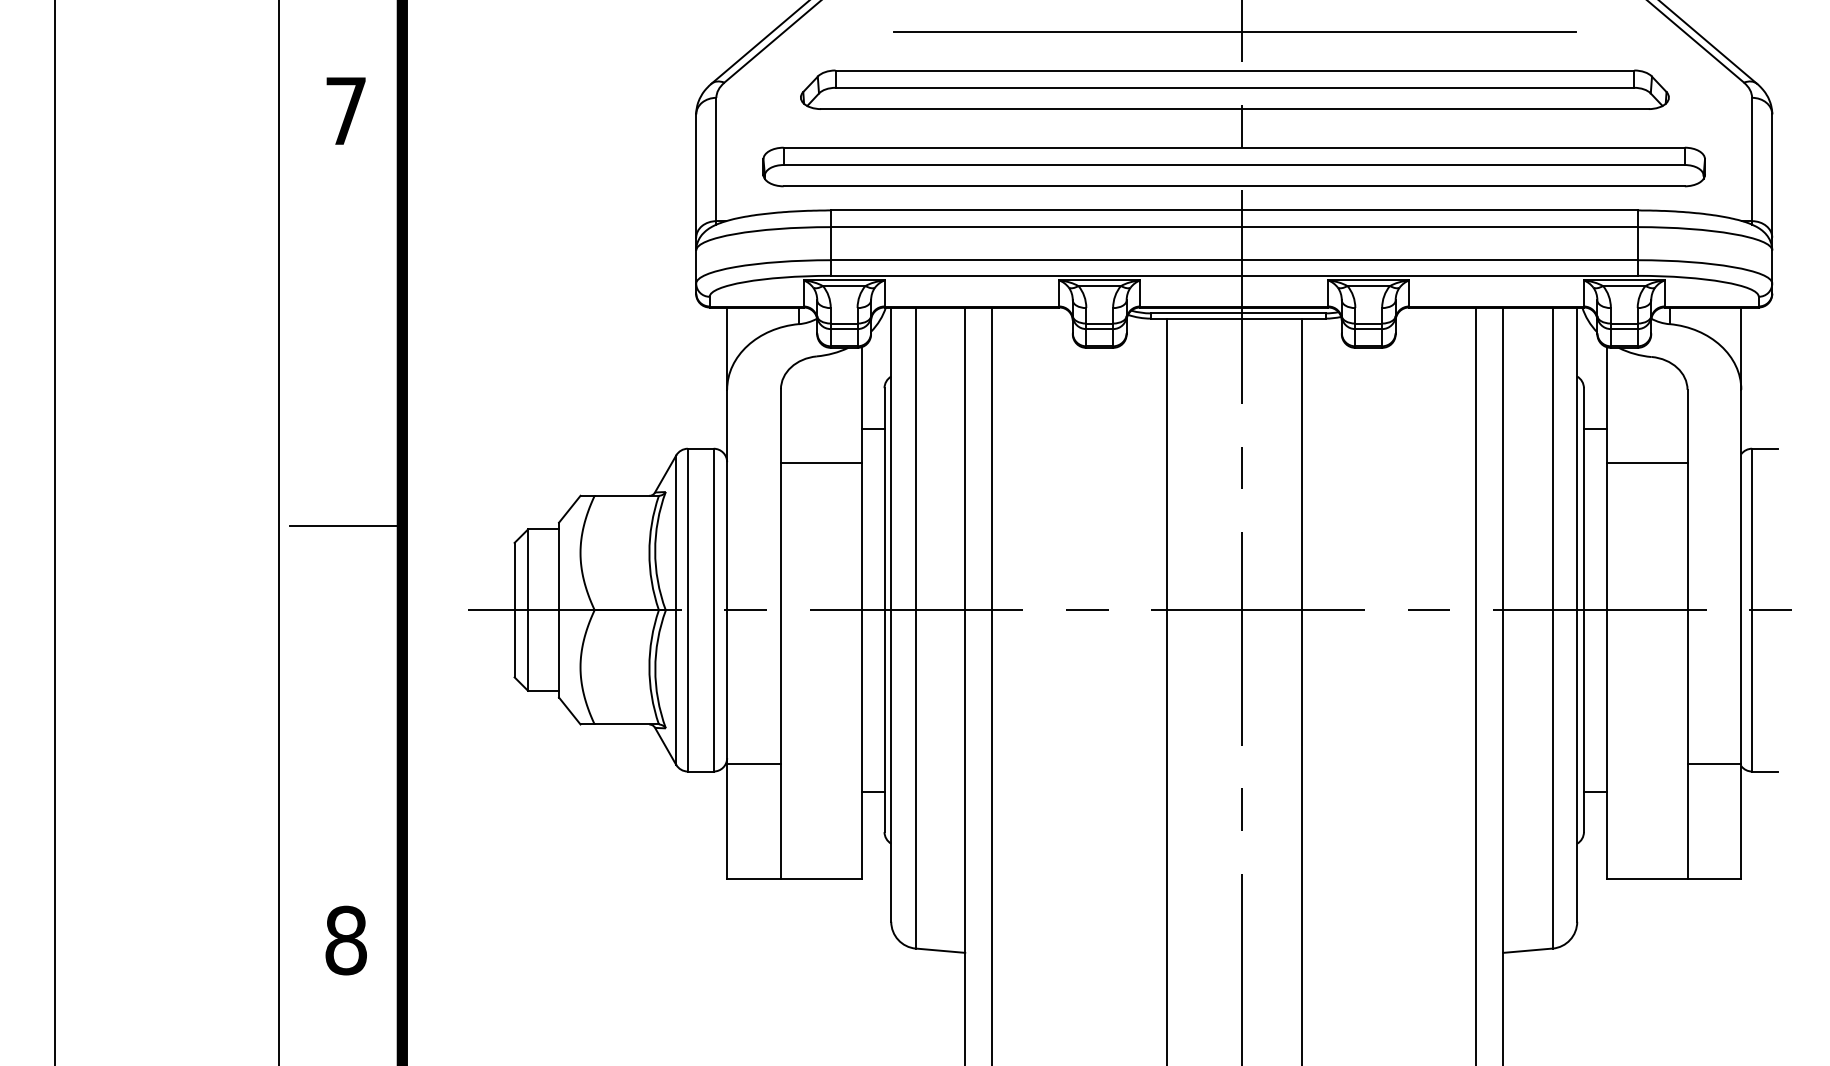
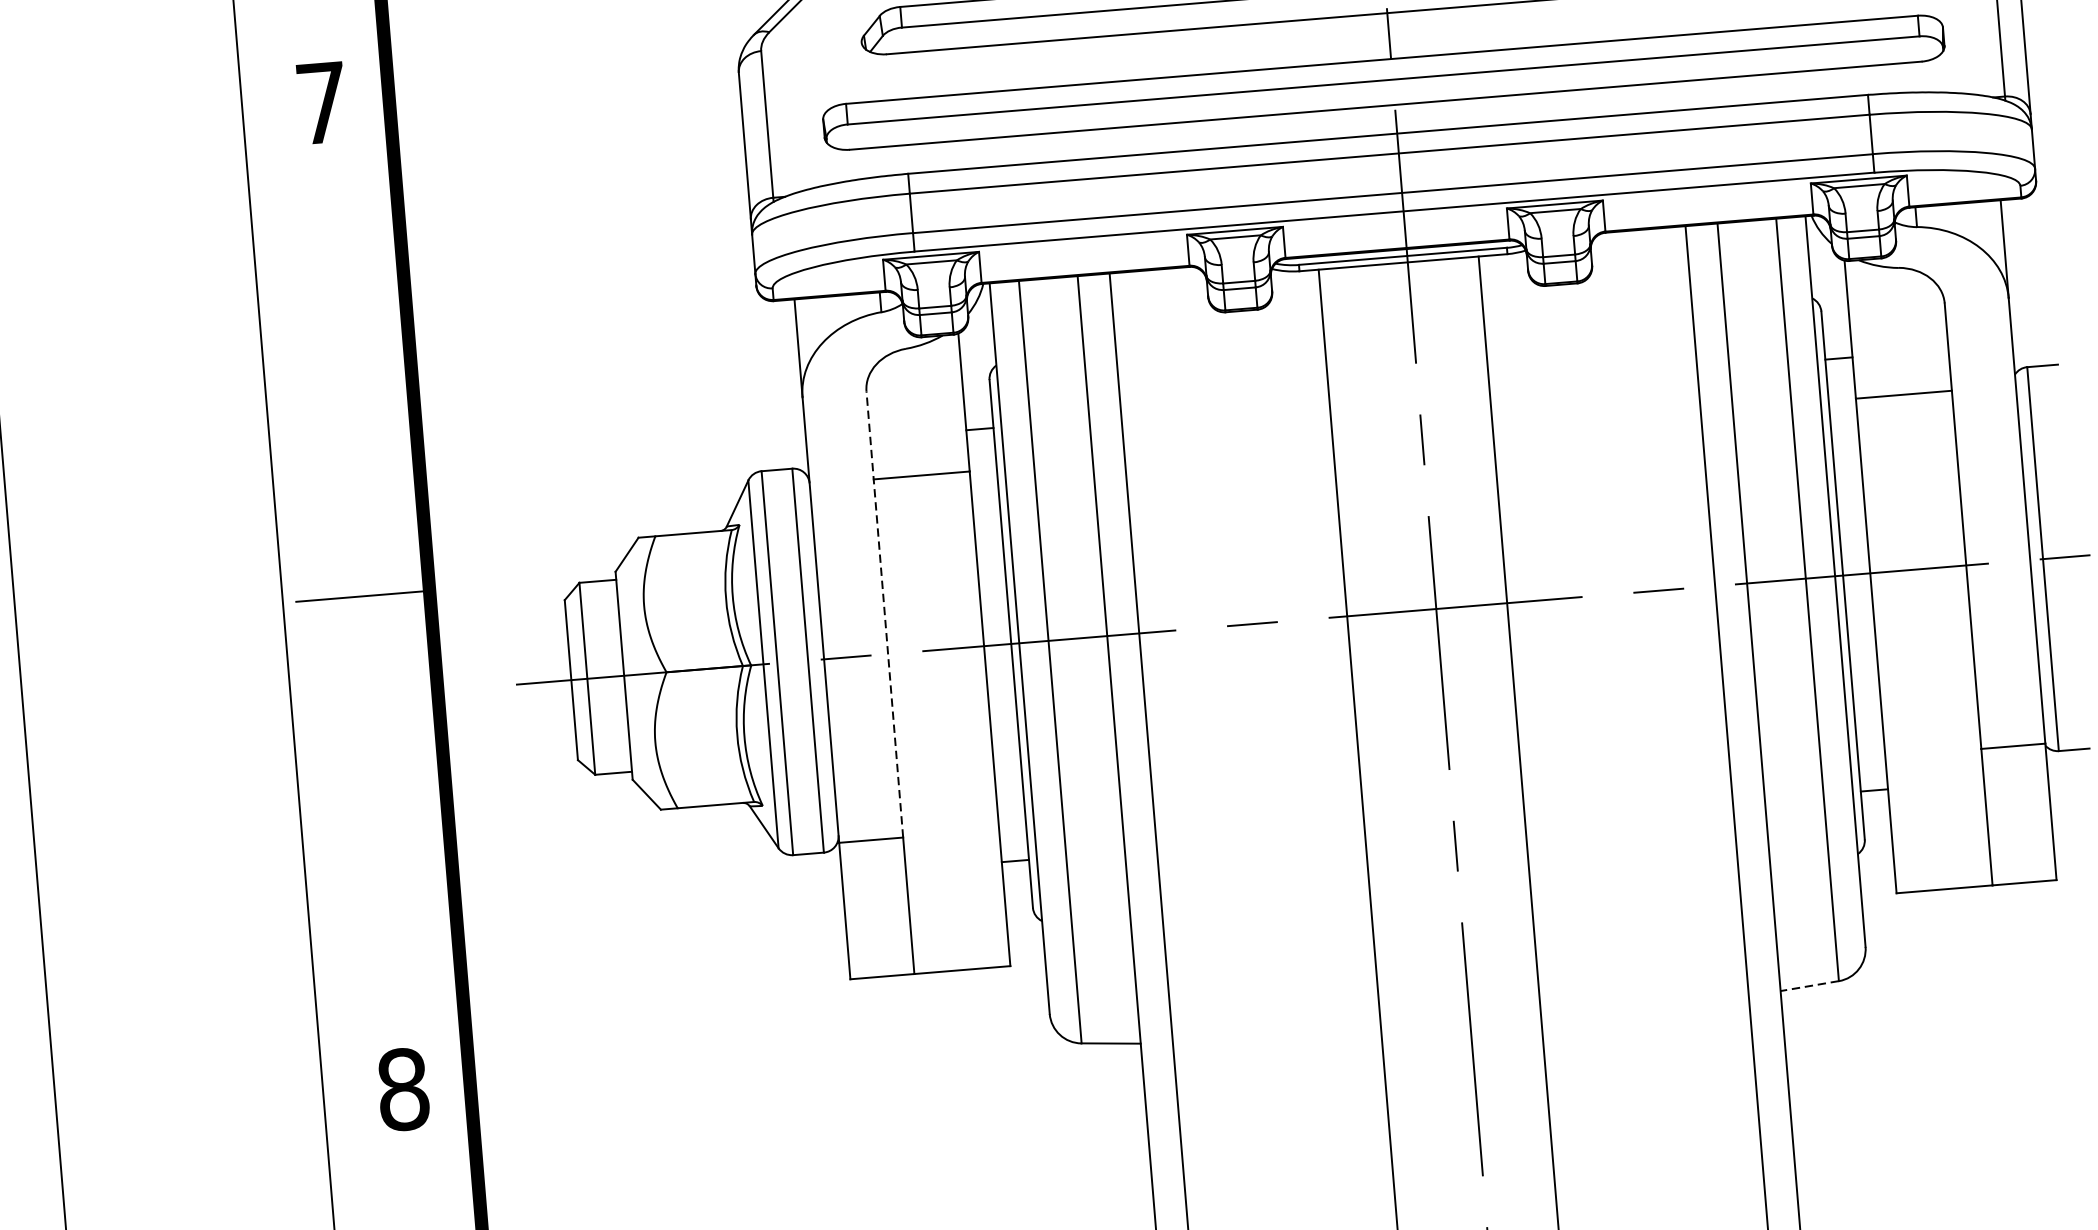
line: (780, 576) -> (884, 614), solid -> dashed
line: (1527, 950) -> (1809, 985), solid -> dashed

